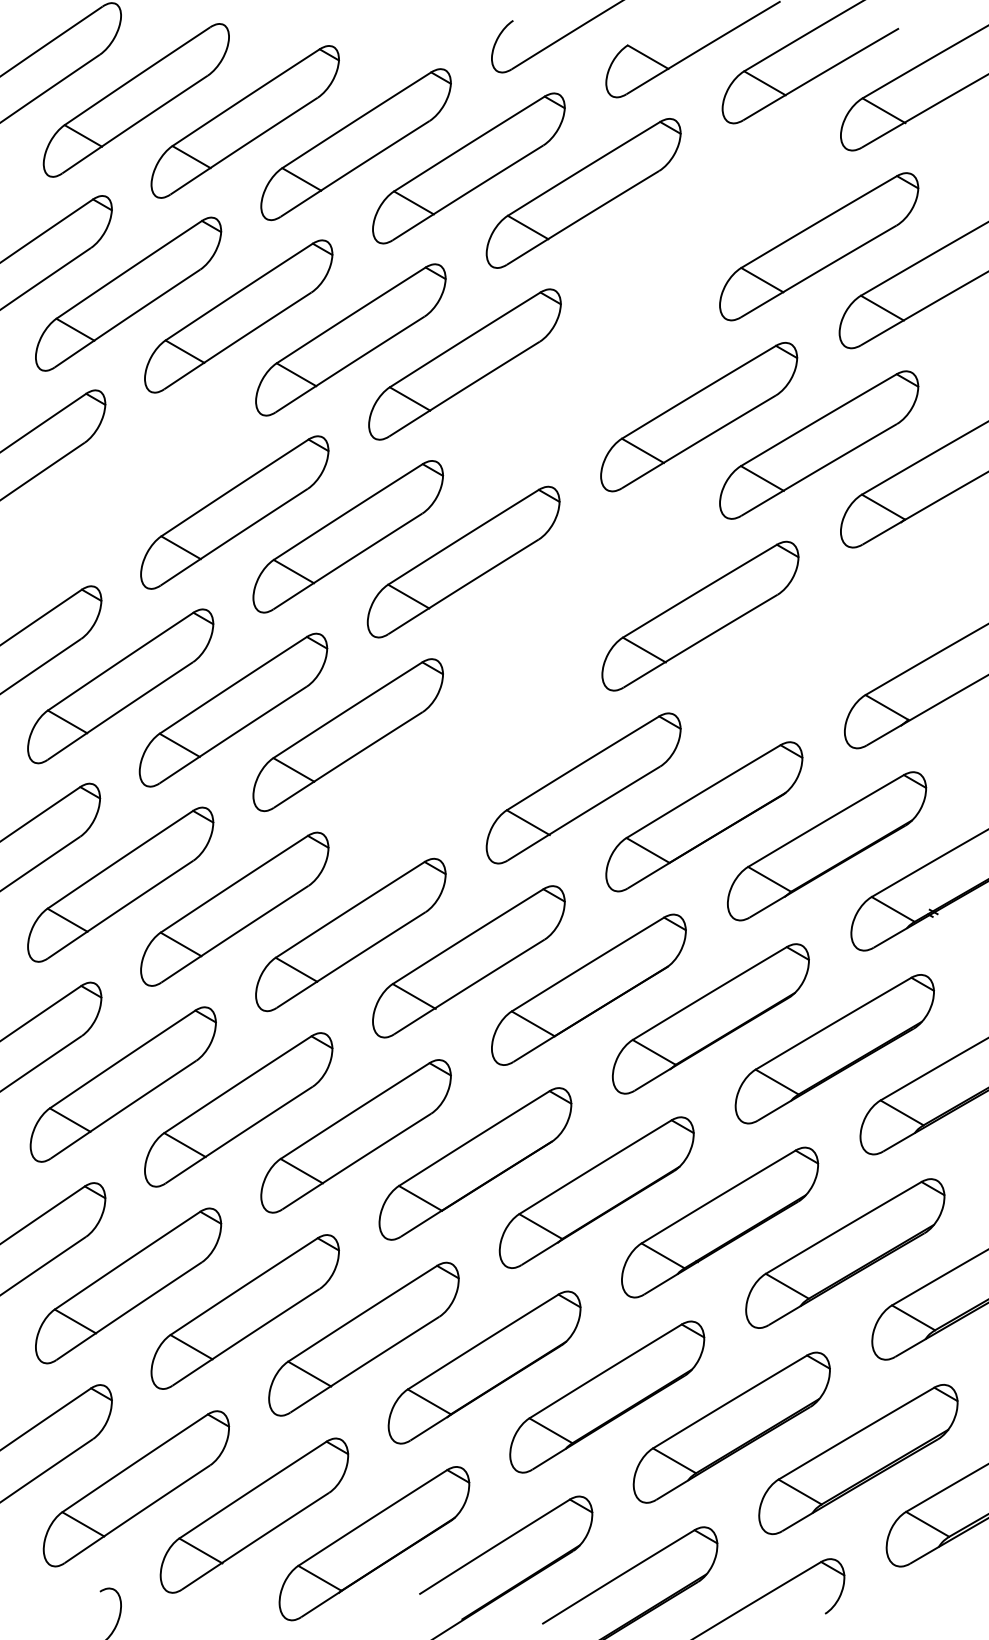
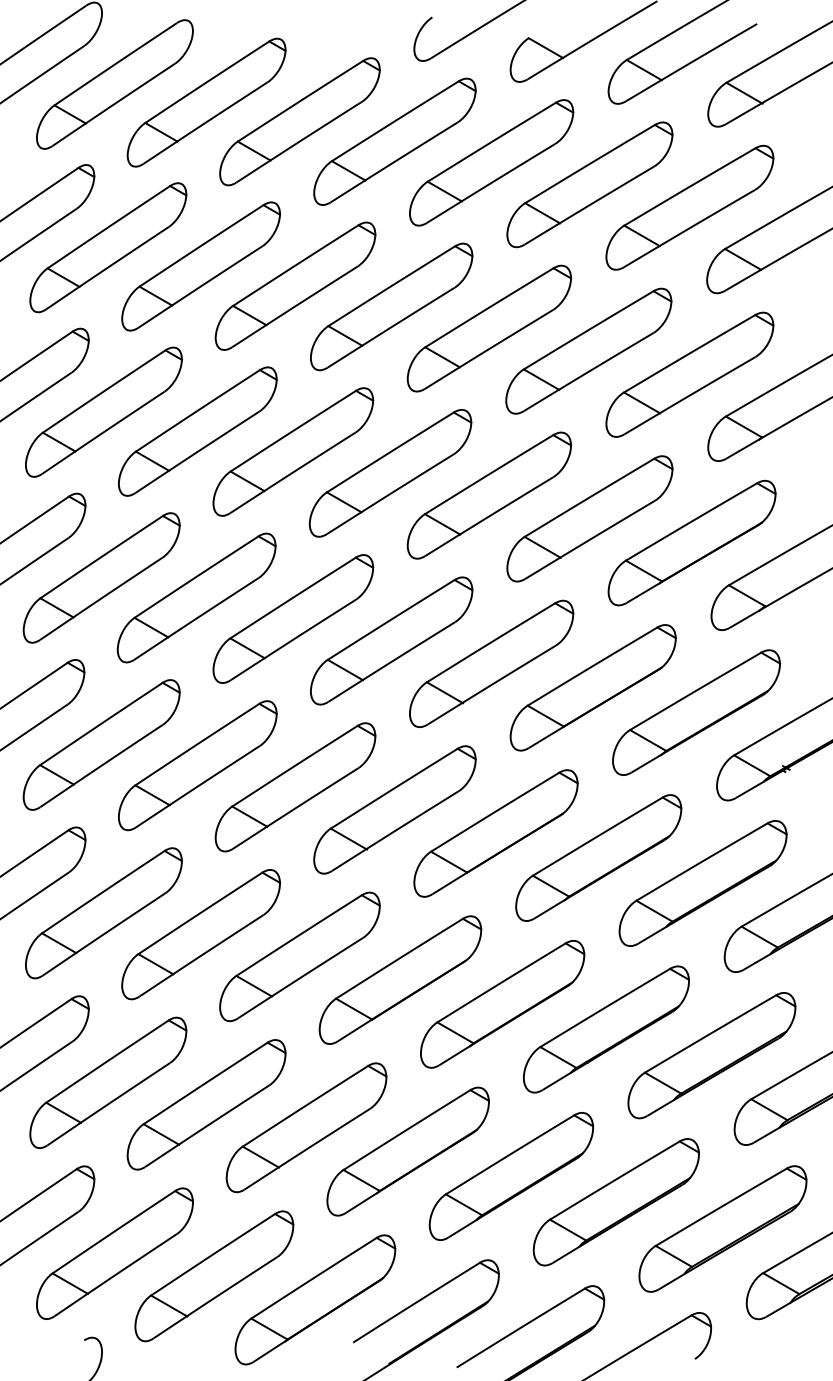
part: (699, 219) -> (589, 184), added
part: (581, 390) -> (489, 328), added
part: (122, 488) -> (103, 411), added
part: (581, 588) -> (489, 495), added
part: (821, 644) -> (691, 542), added
part: (464, 760) -> (391, 640), added

